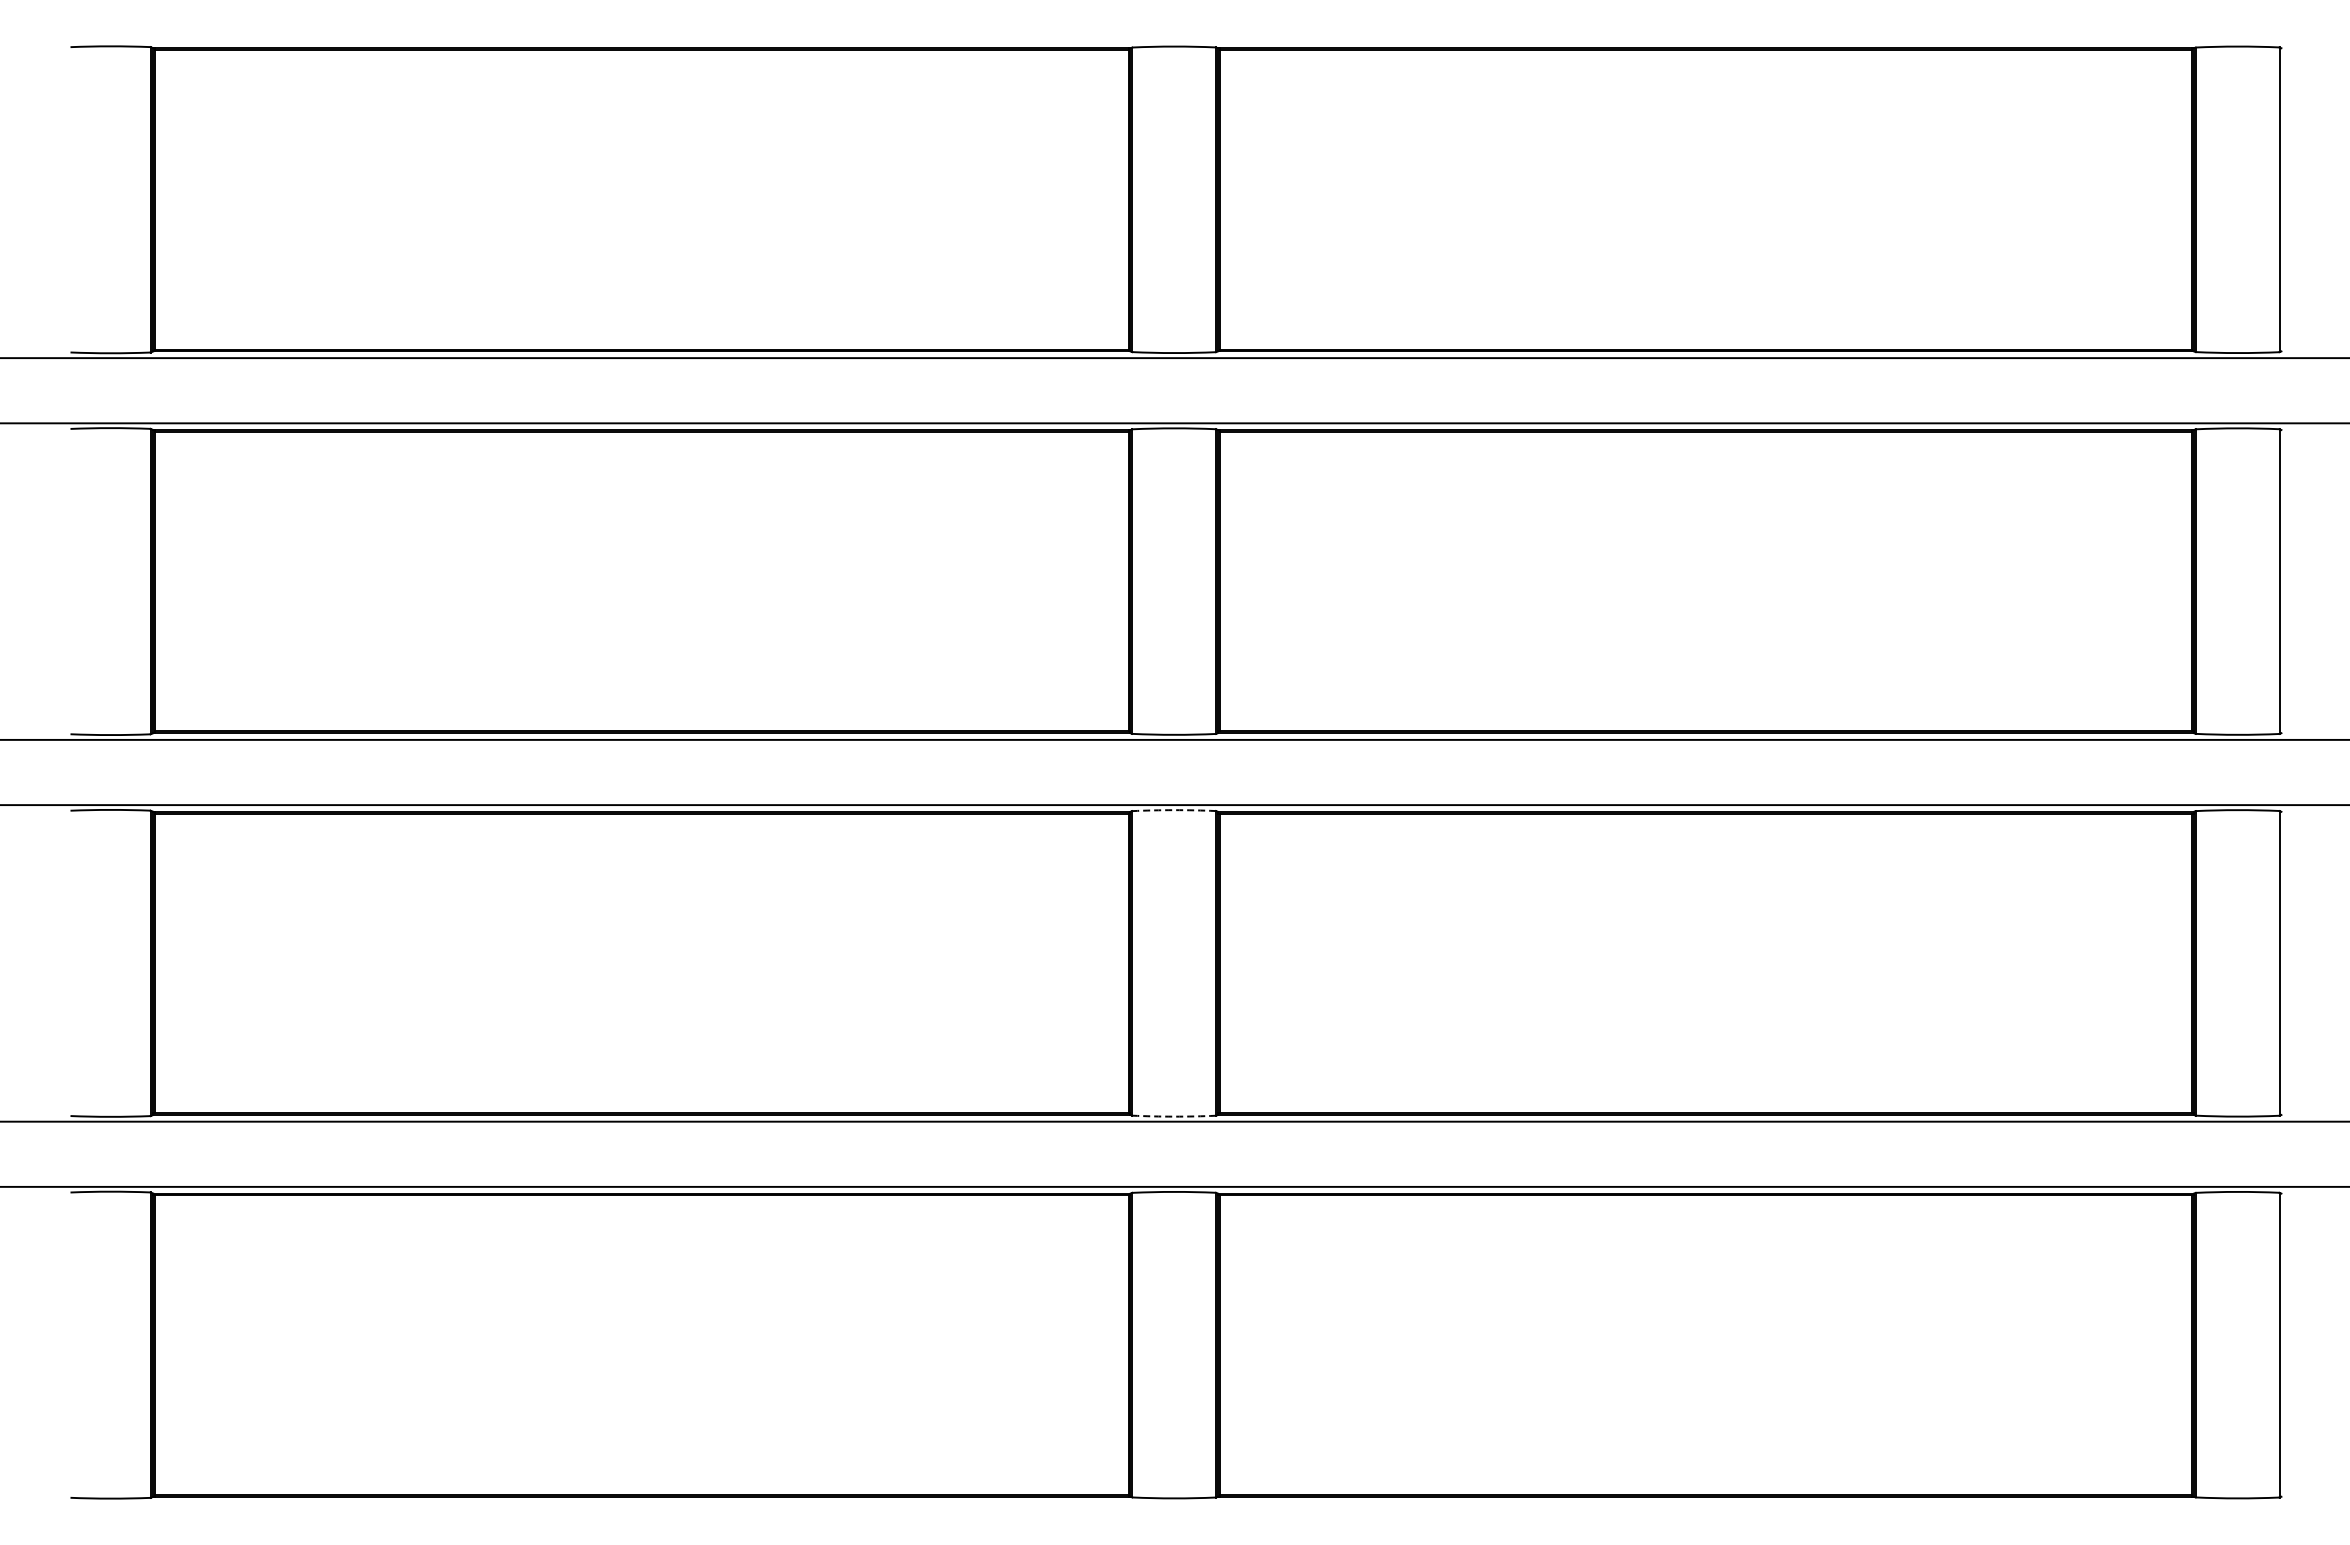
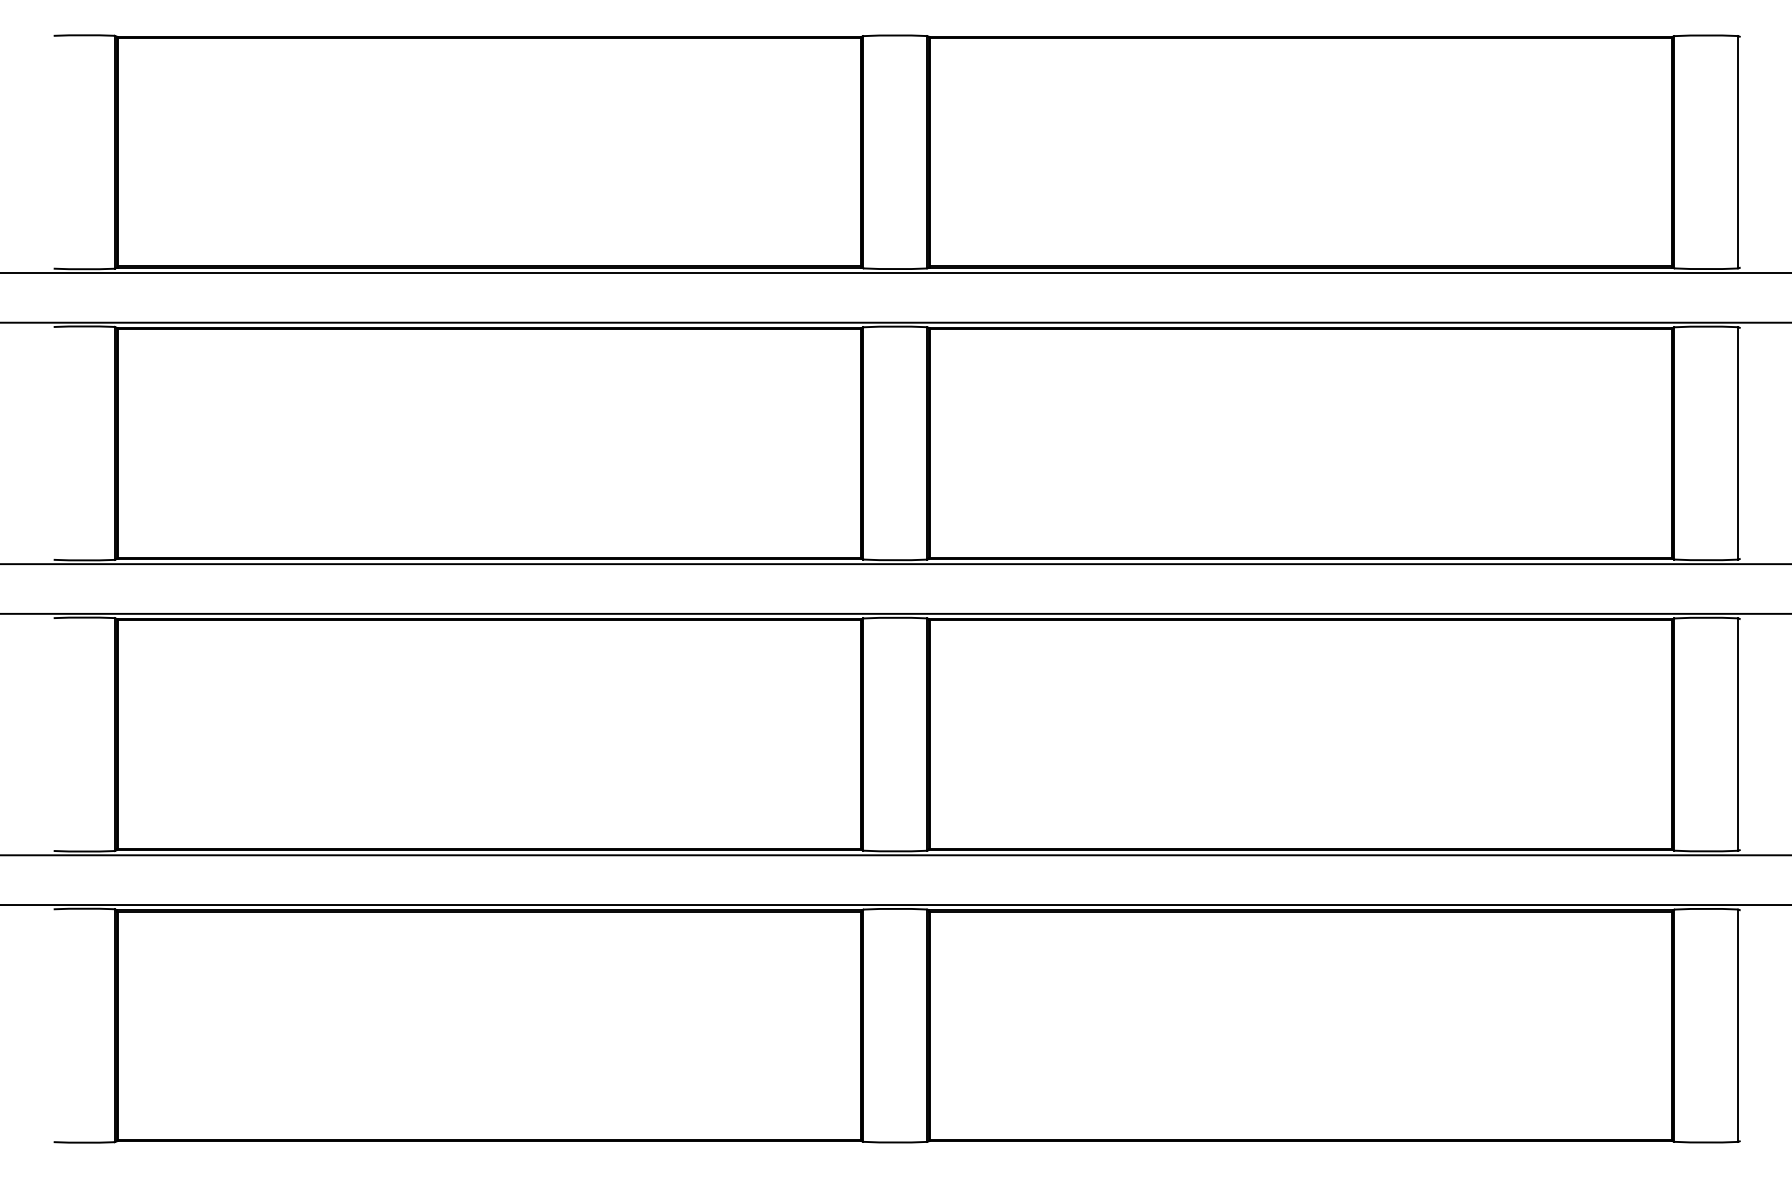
arc: (1174, 810) -> (895, 617), dashed -> solid
arc: (1174, 1116) -> (895, 851), dashed -> solid

